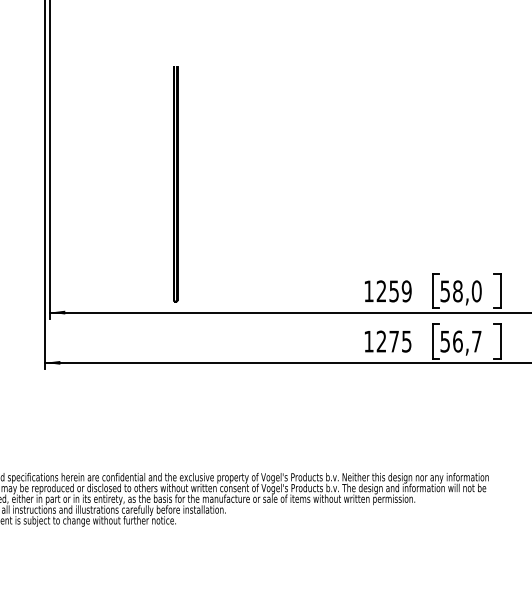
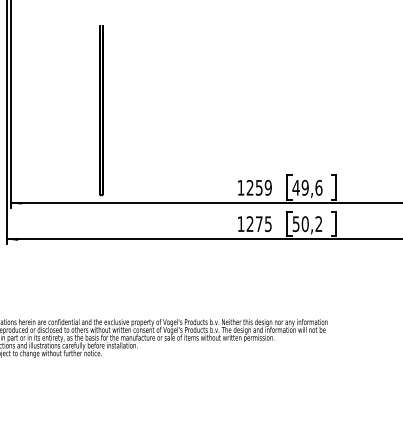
text: (460, 290) -> (307, 187), 58,0 -> 49,6
text: (467, 340) -> (312, 223), 56,7 -> 50,2

